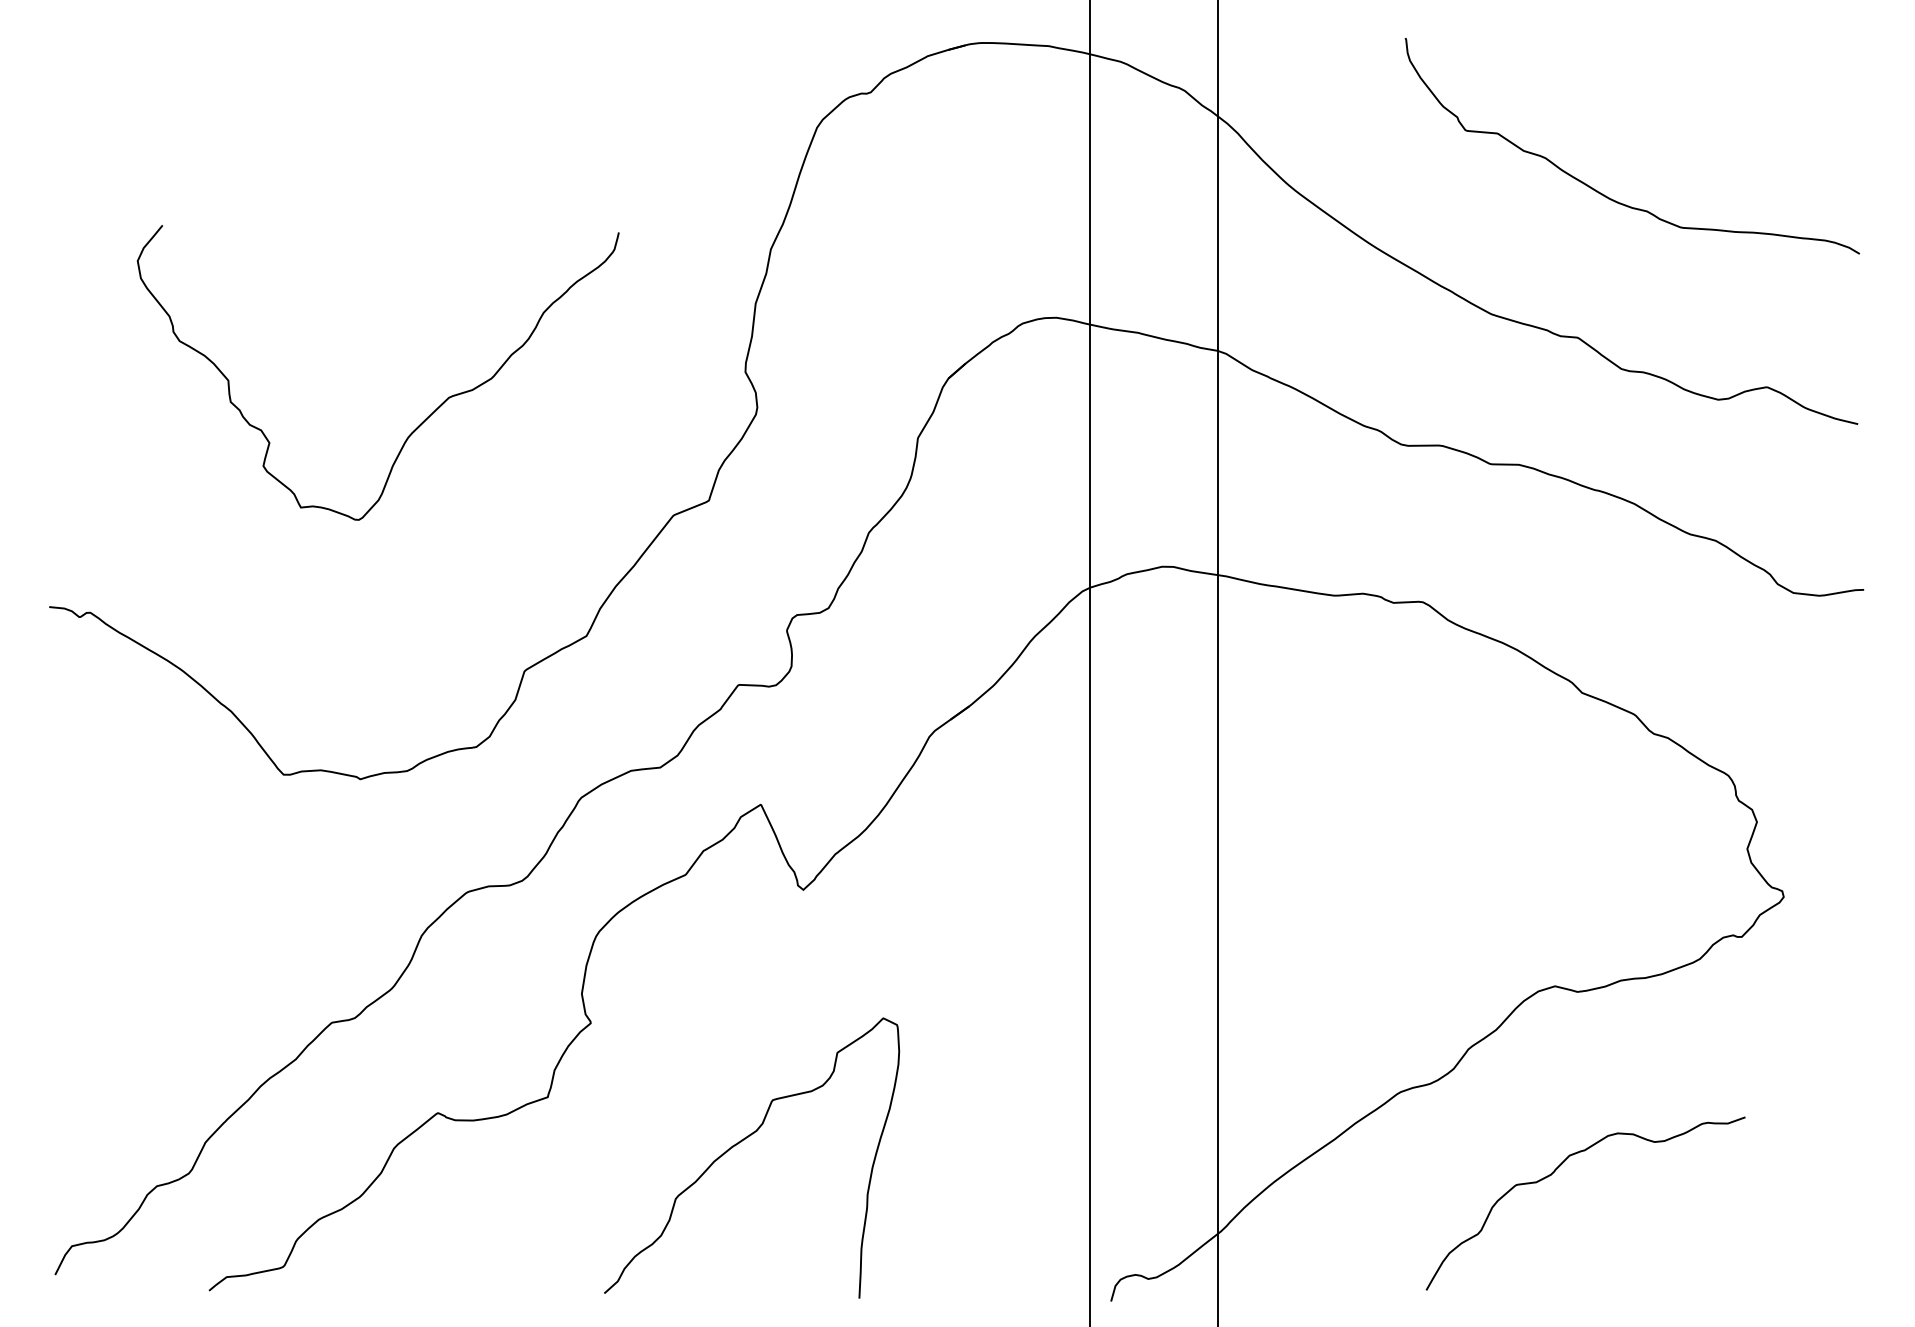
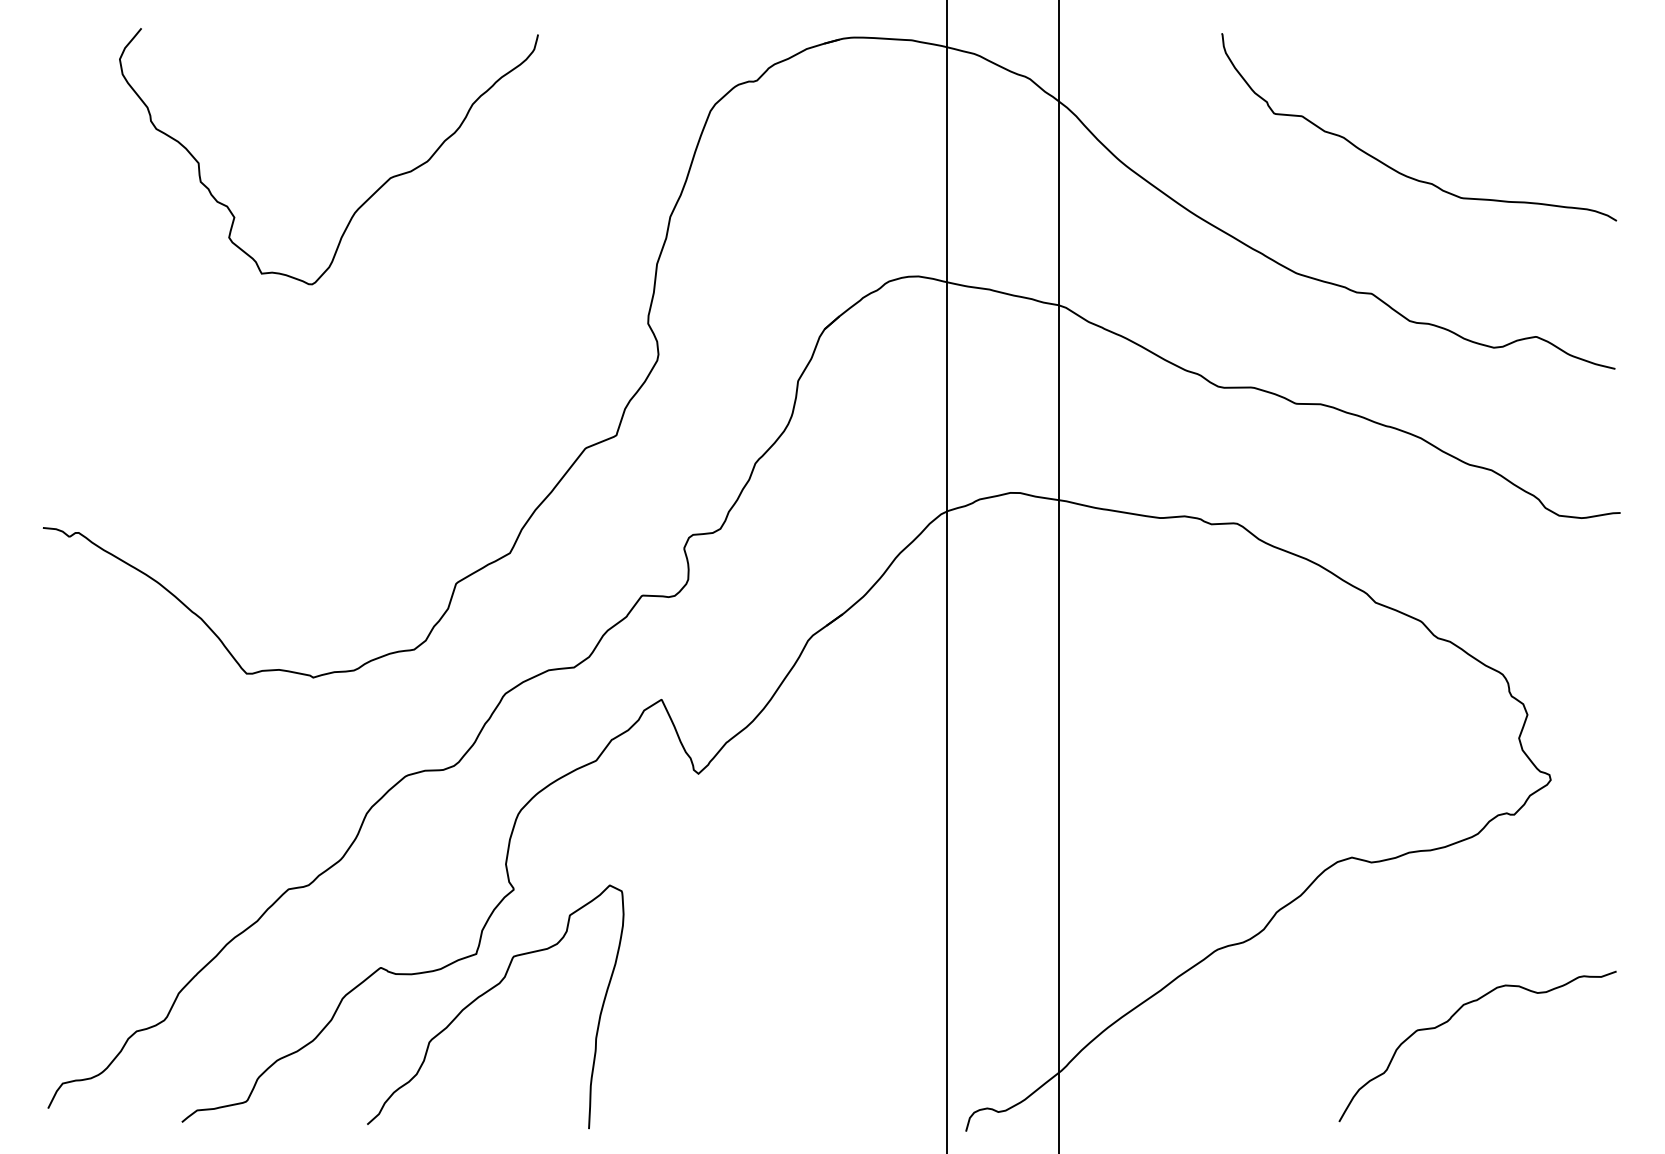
curve: (425, 418) -> (370, 196), moved
curve: (741, 1142) -> (486, 993), moved
curve: (1554, 1172) -> (1450, 1019), moved

